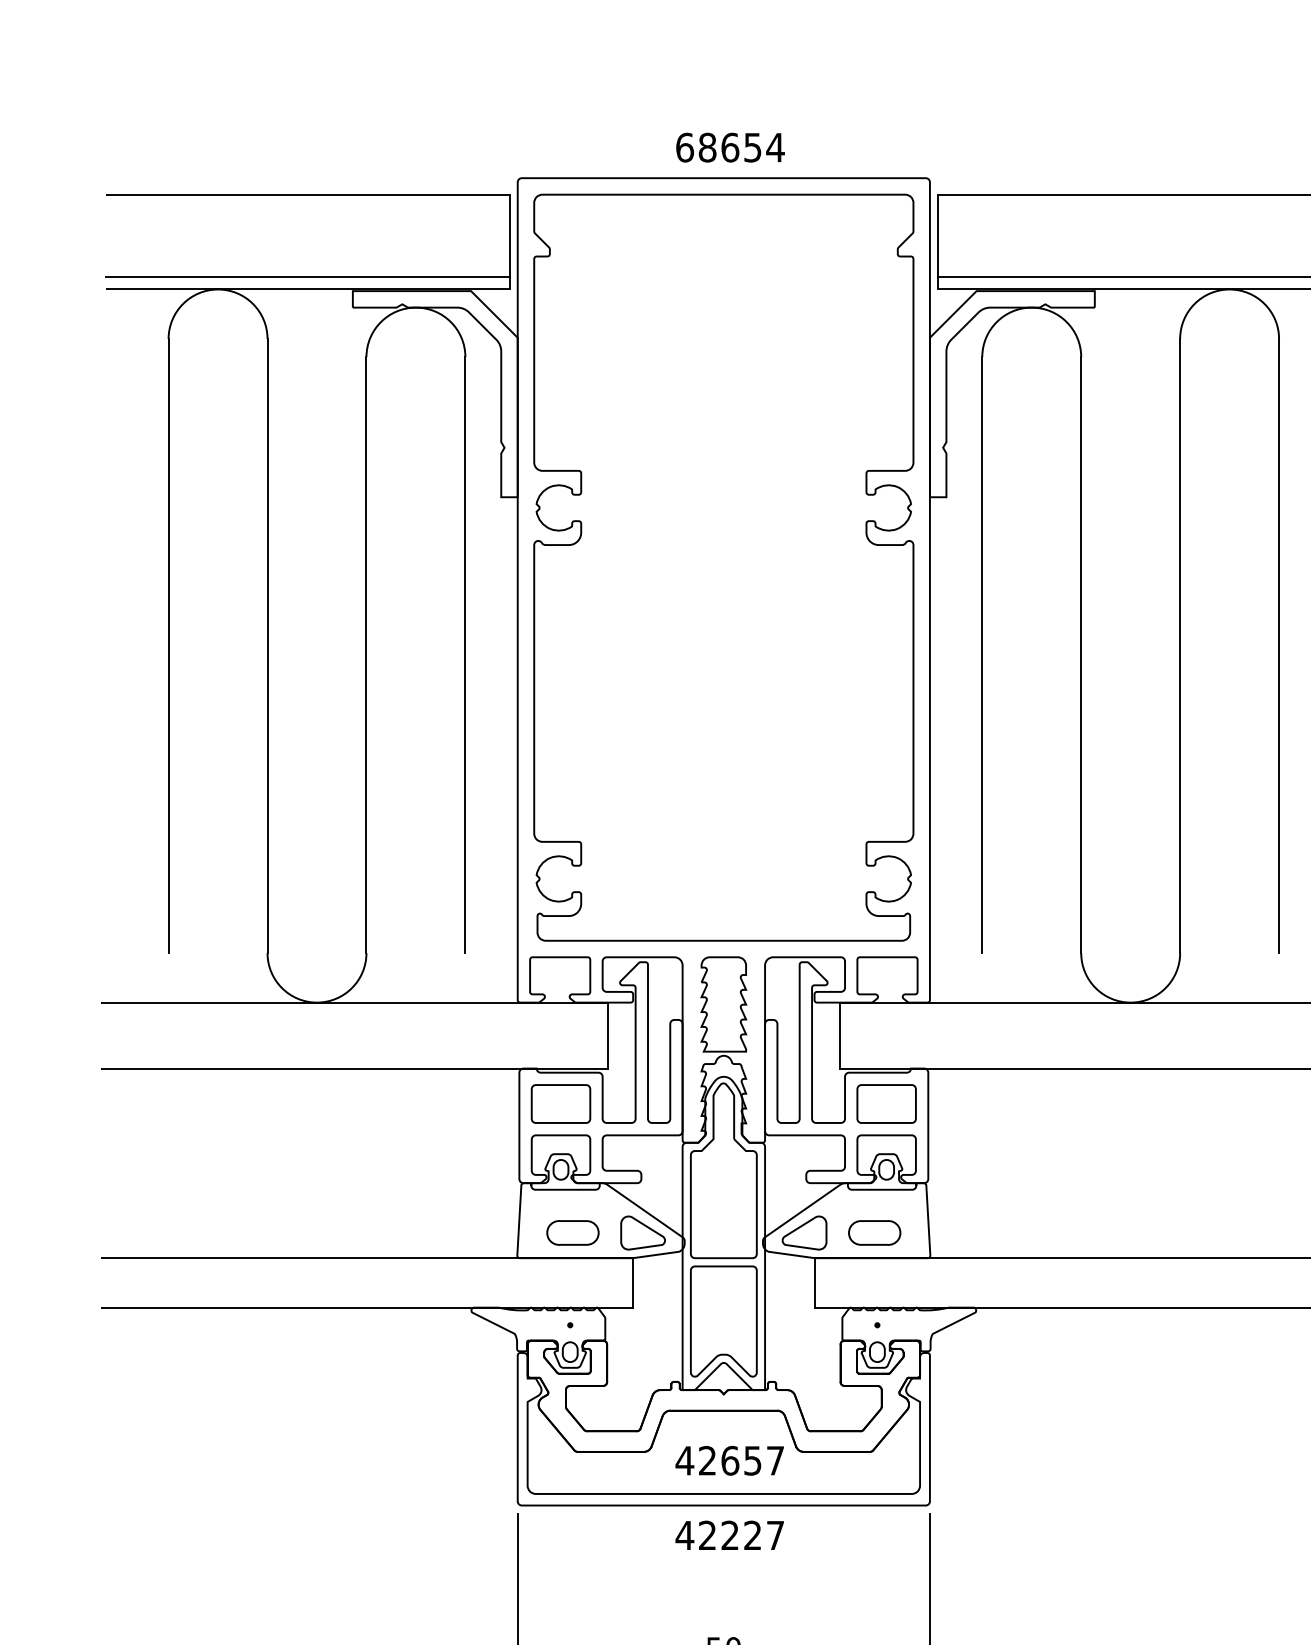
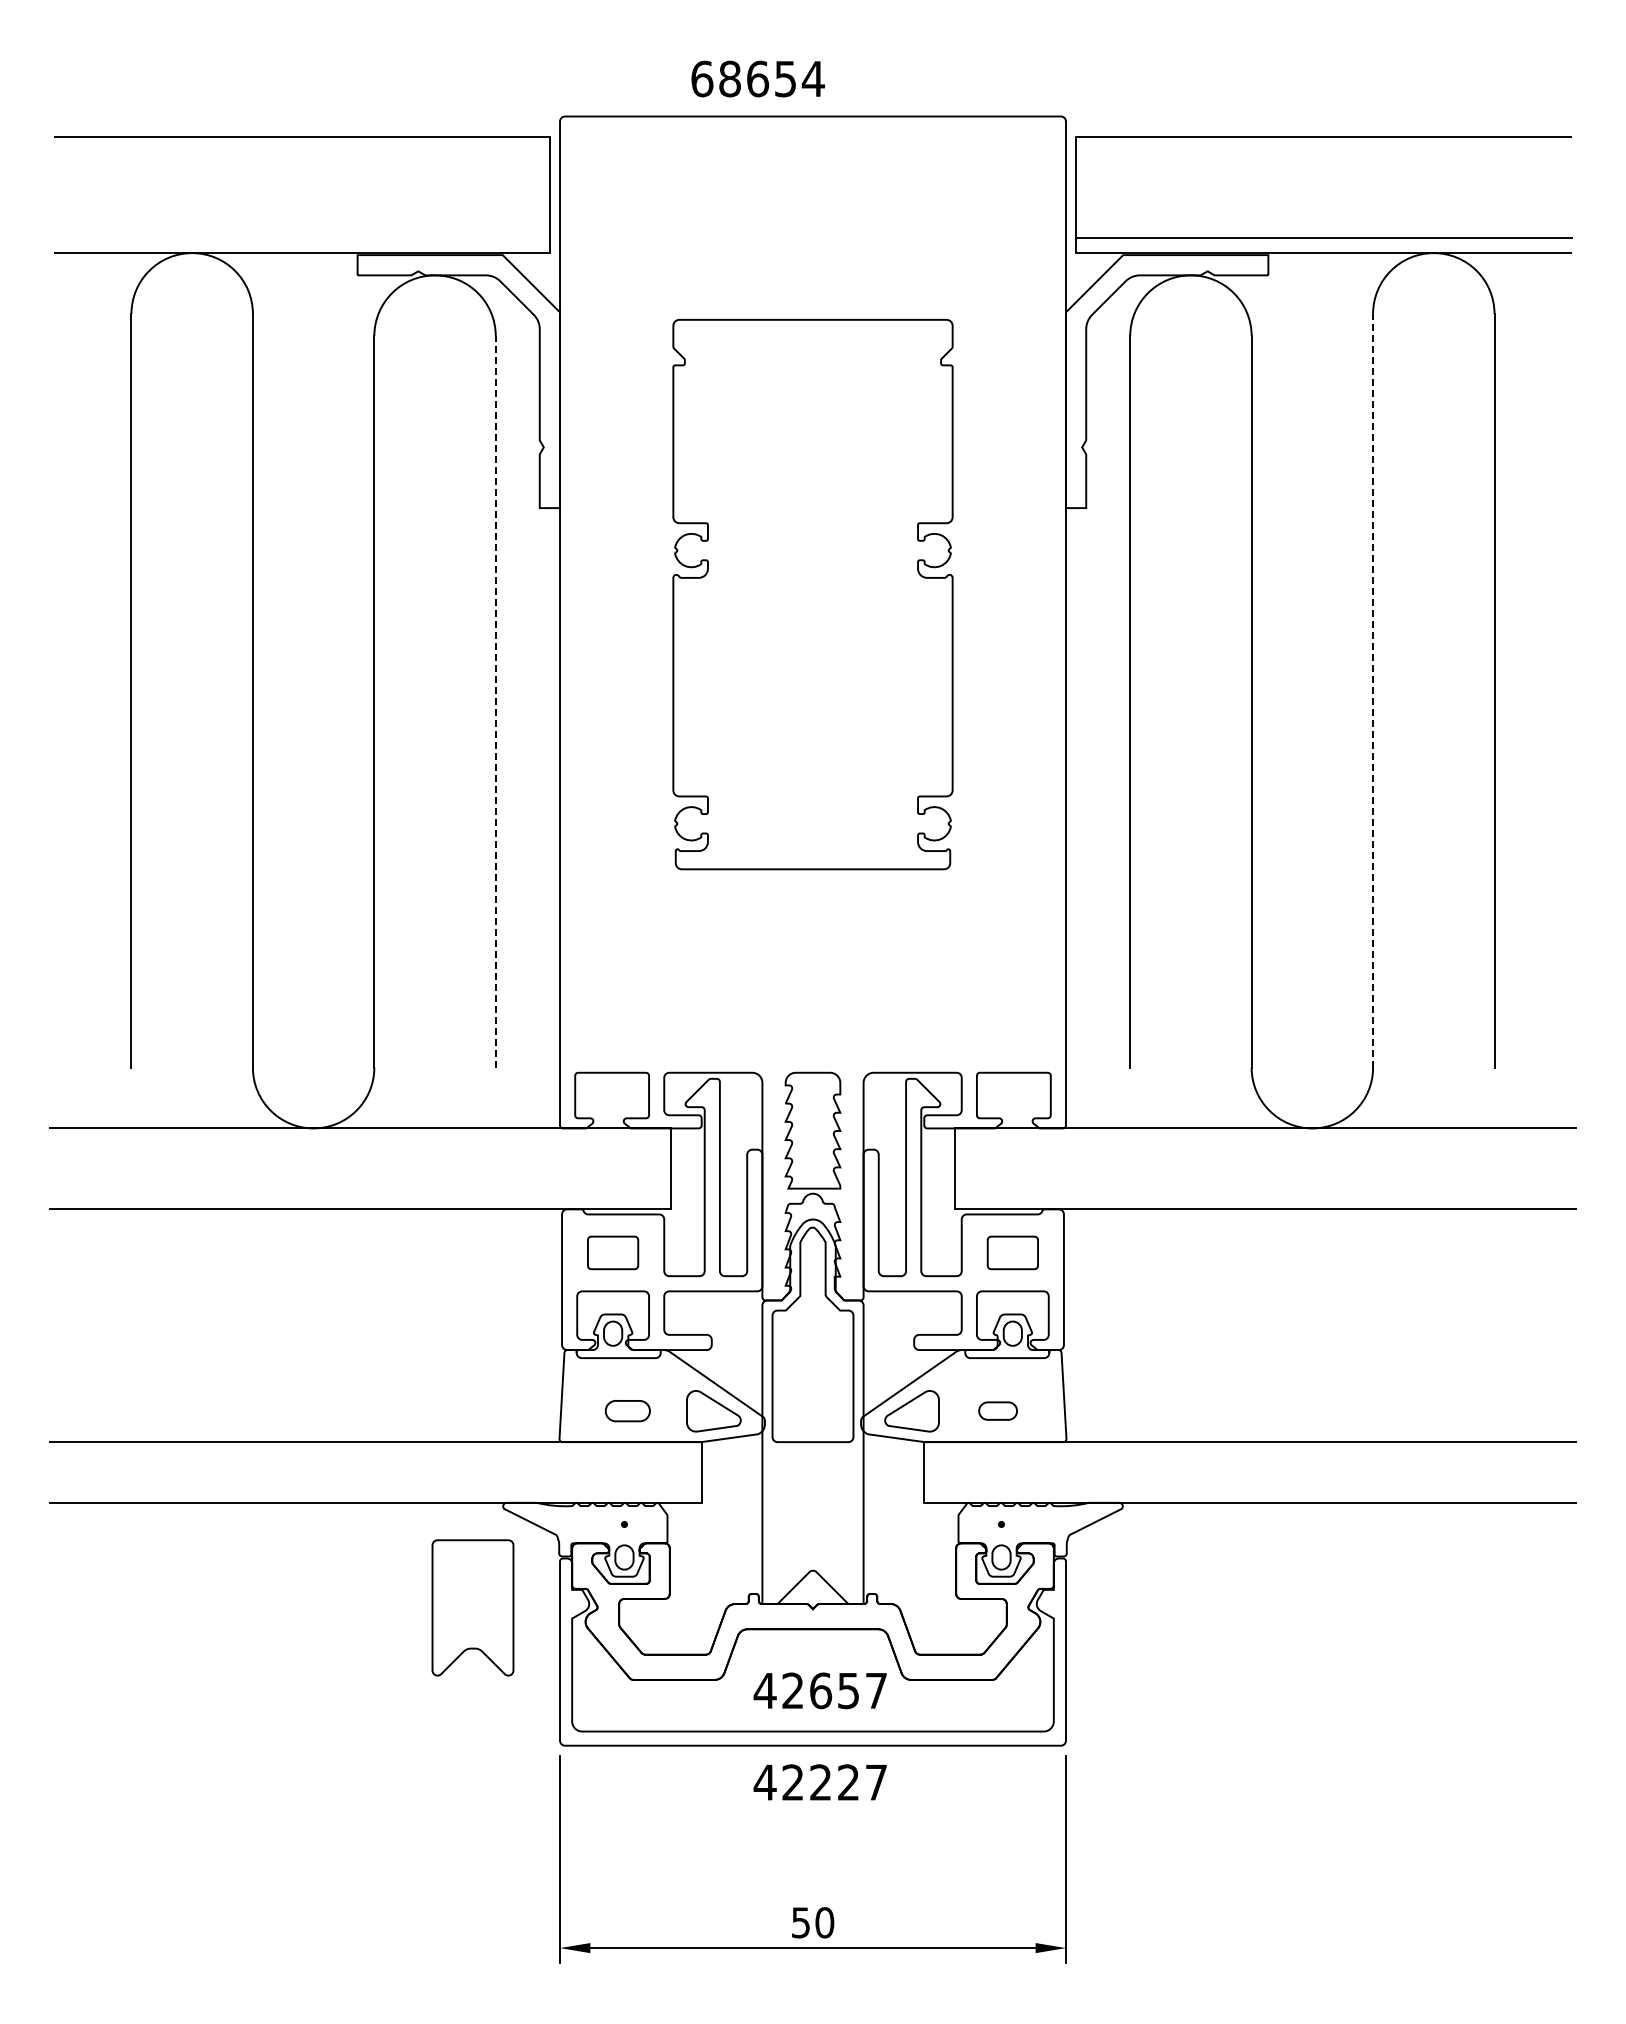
text: (729, 147) -> (757, 78), moved
line: (307, 276) -> (301, 237), removed
part: (723, 567) -> (812, 594), size x0.6
line: (1180, 645) -> (1373, 690), solid -> dashed
line: (465, 654) -> (495, 701), solid -> dashed
part: (560, 1103) -> (612, 1252), size x0.7
part: (886, 1103) -> (1012, 1252), size x0.7
part: (572, 1232) -> (627, 1410), size x0.7
part: (874, 1232) -> (997, 1410), size x0.6
part: (723, 1321) -> (472, 1607), moved

